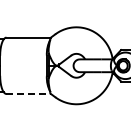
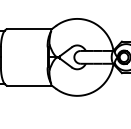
line: (29, 93) -> (30, 85), dashed -> solid

